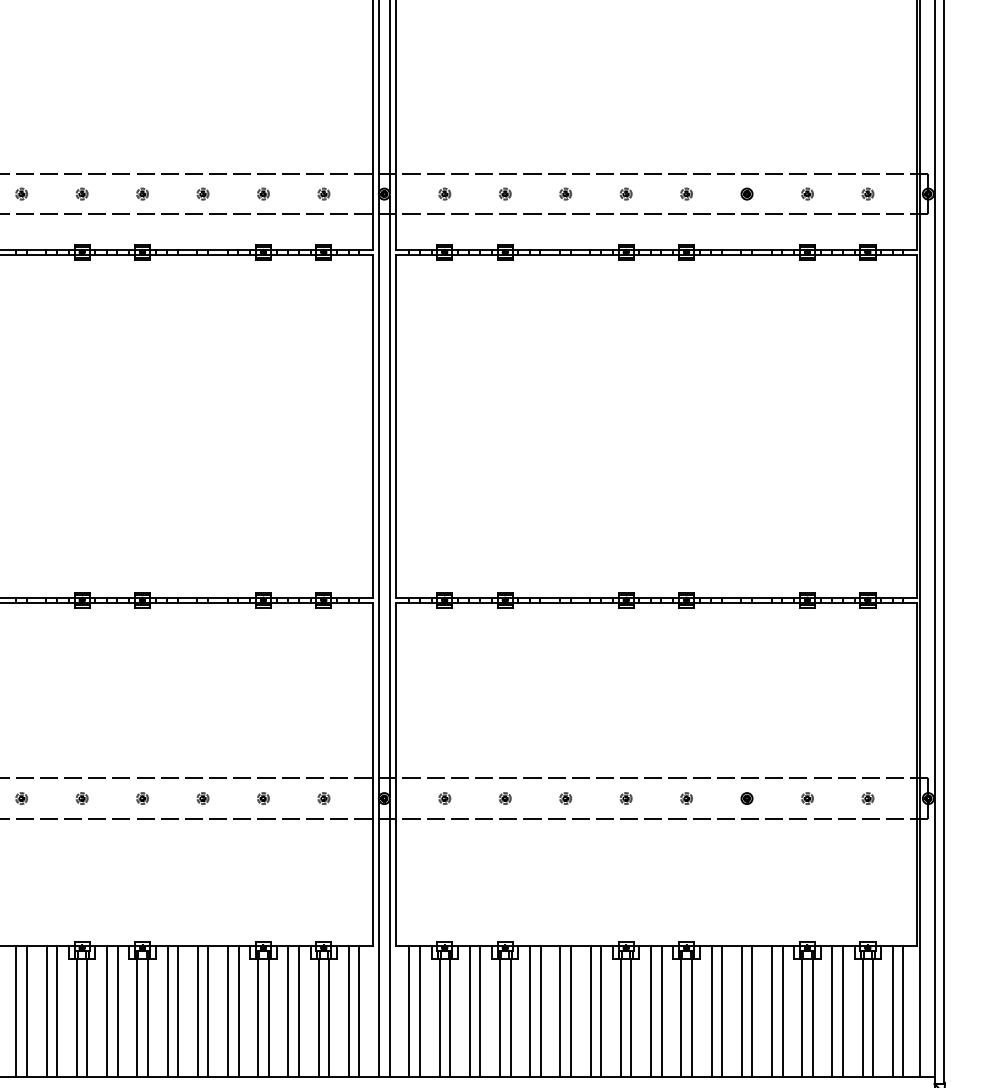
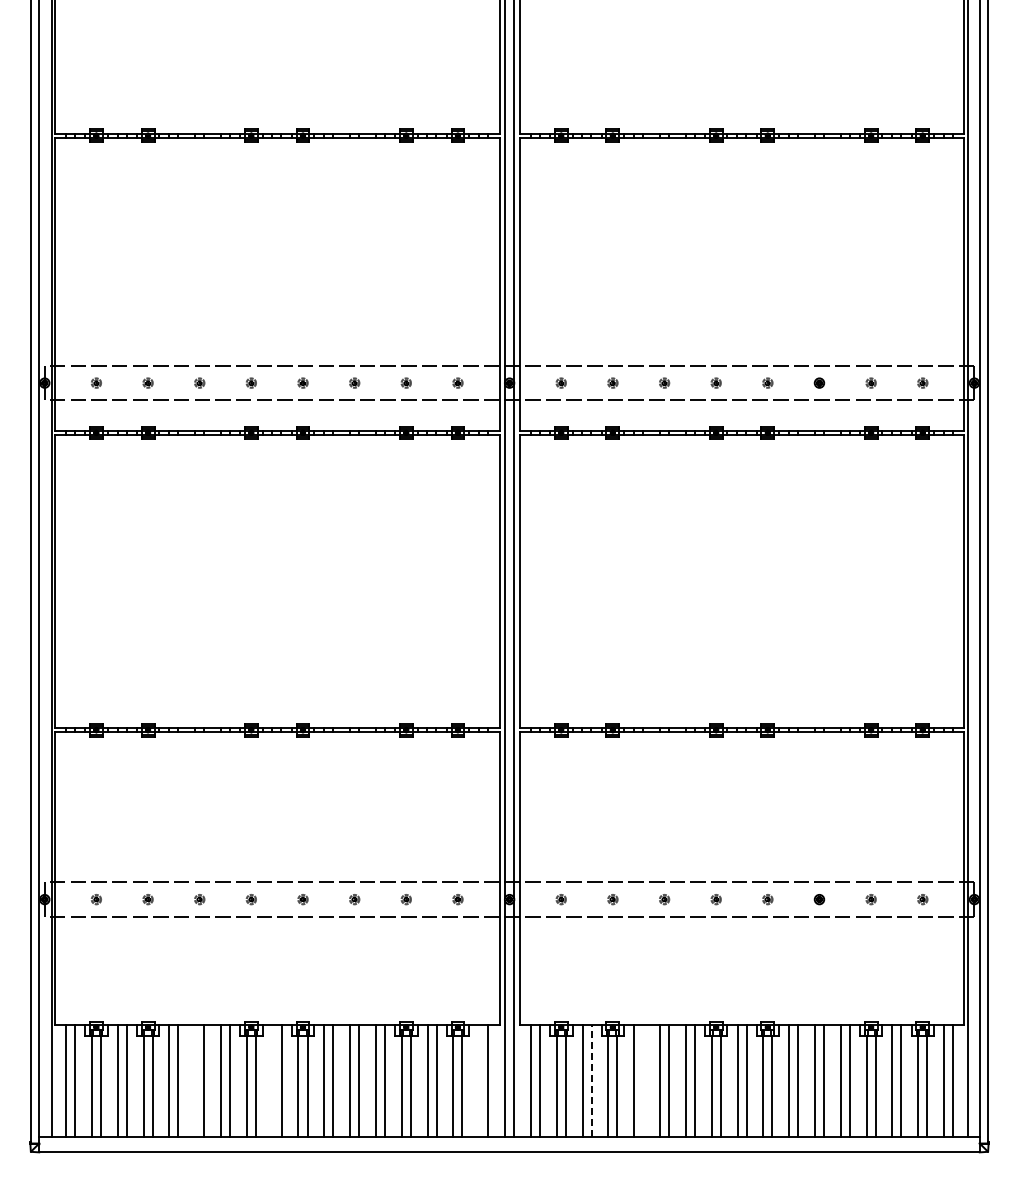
line: (16, 1011) -> (195, 1081), removed
line: (106, 1011) -> (272, 1081), removed
line: (349, 1011) -> (479, 1081), removed
line: (480, 1011) -> (591, 1081), solid -> dashed
line: (541, 1011) -> (643, 1081), removed

